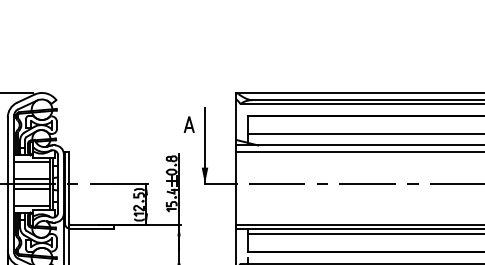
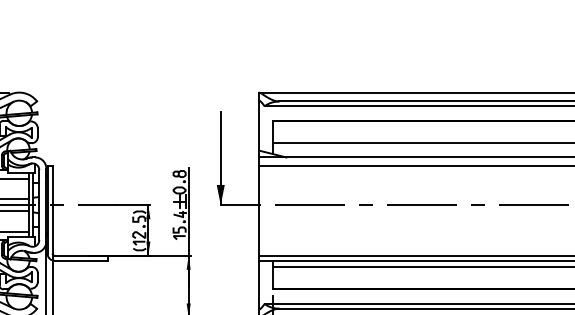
part: (188, 124) -> (200, 131), removed

